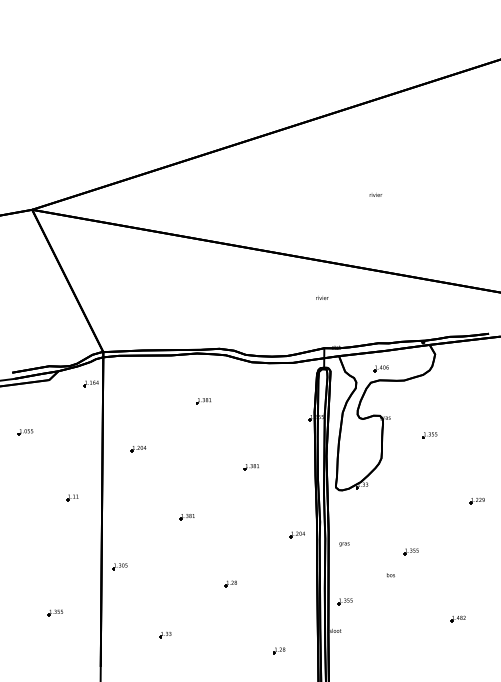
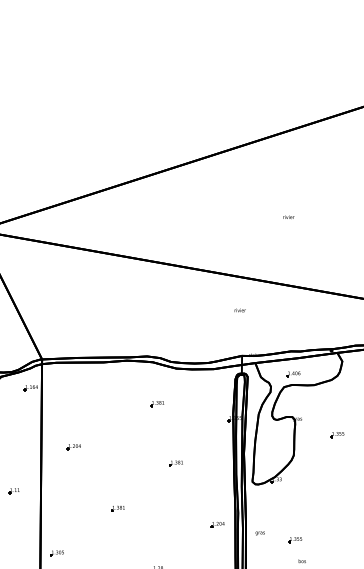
part: (203, 401) -> (157, 404), moved
part: (410, 551) -> (294, 539), moved

